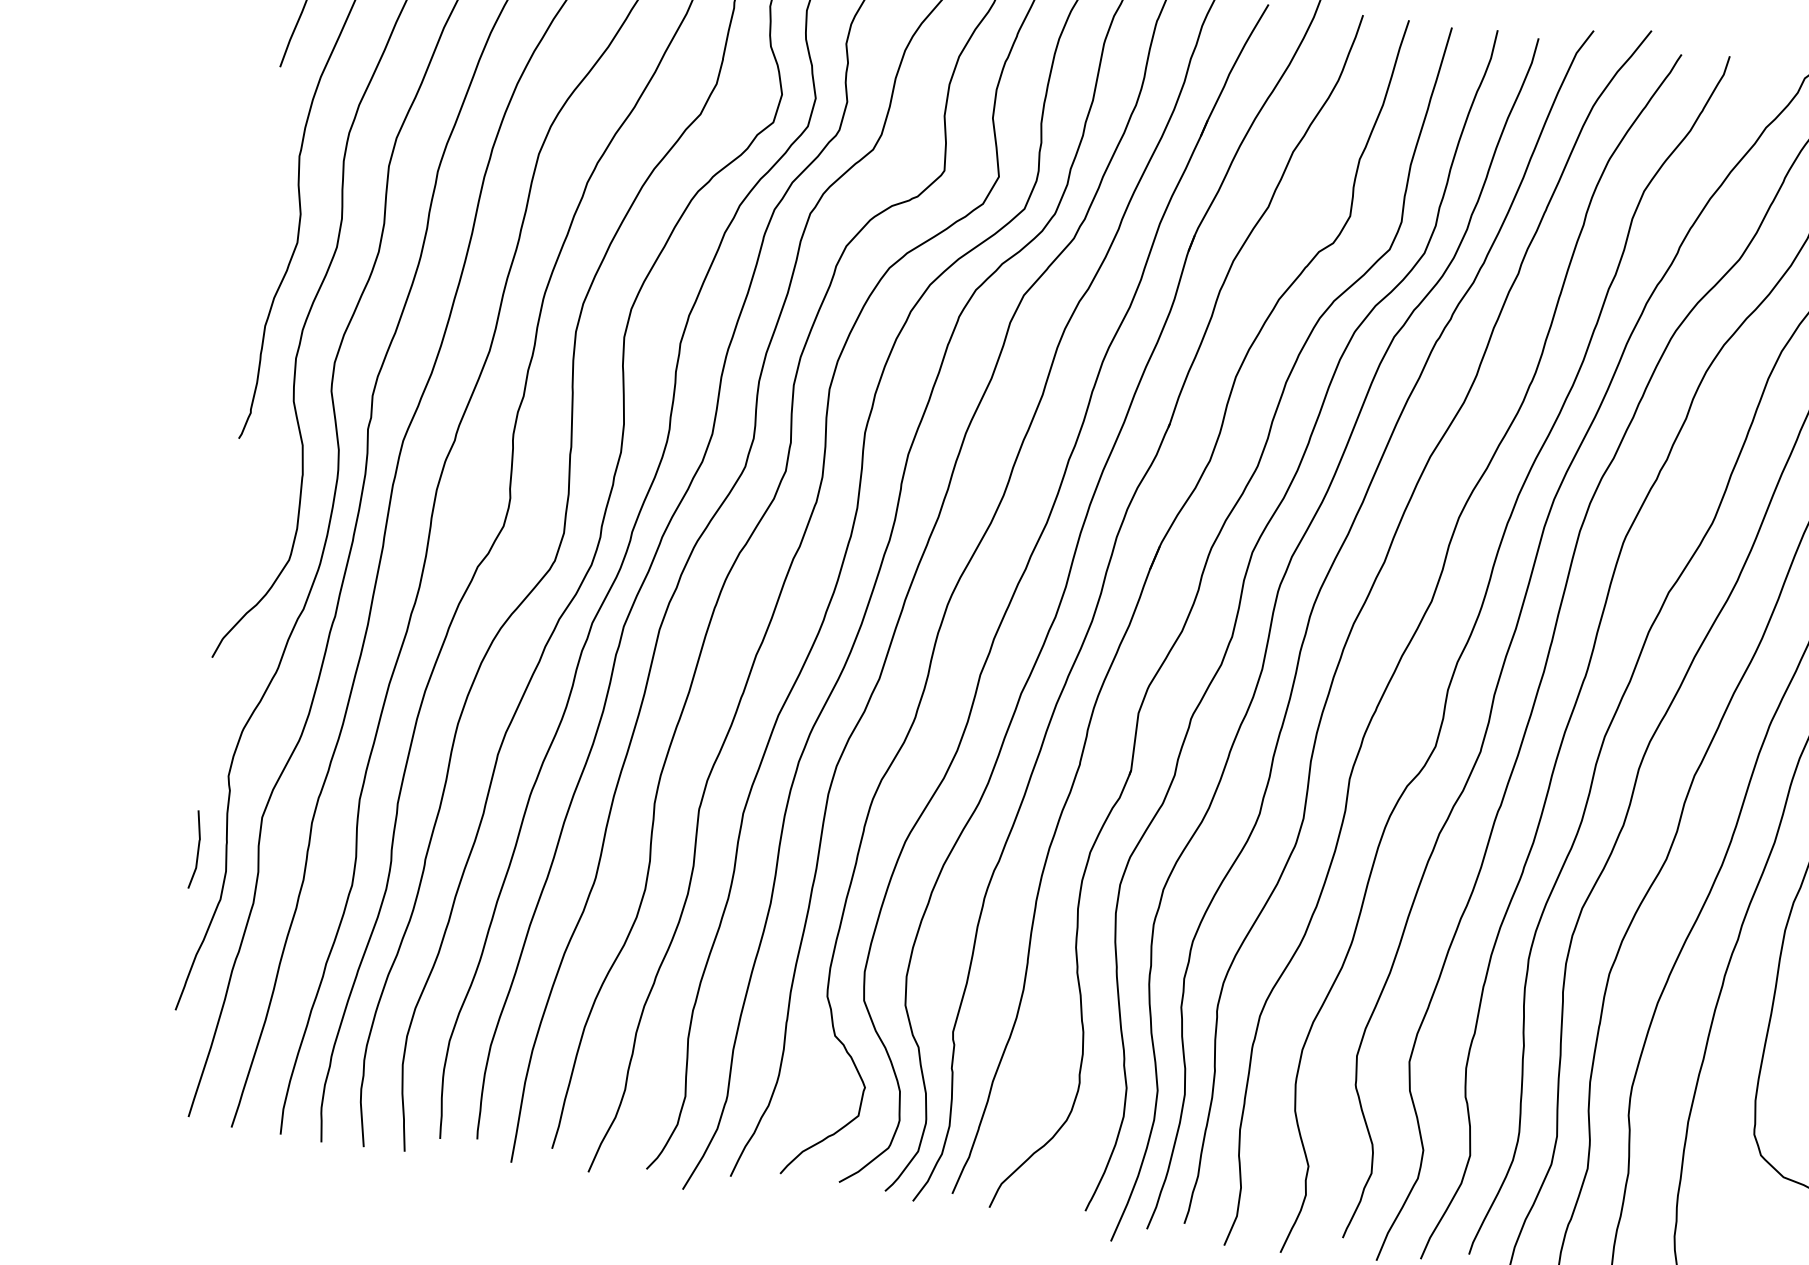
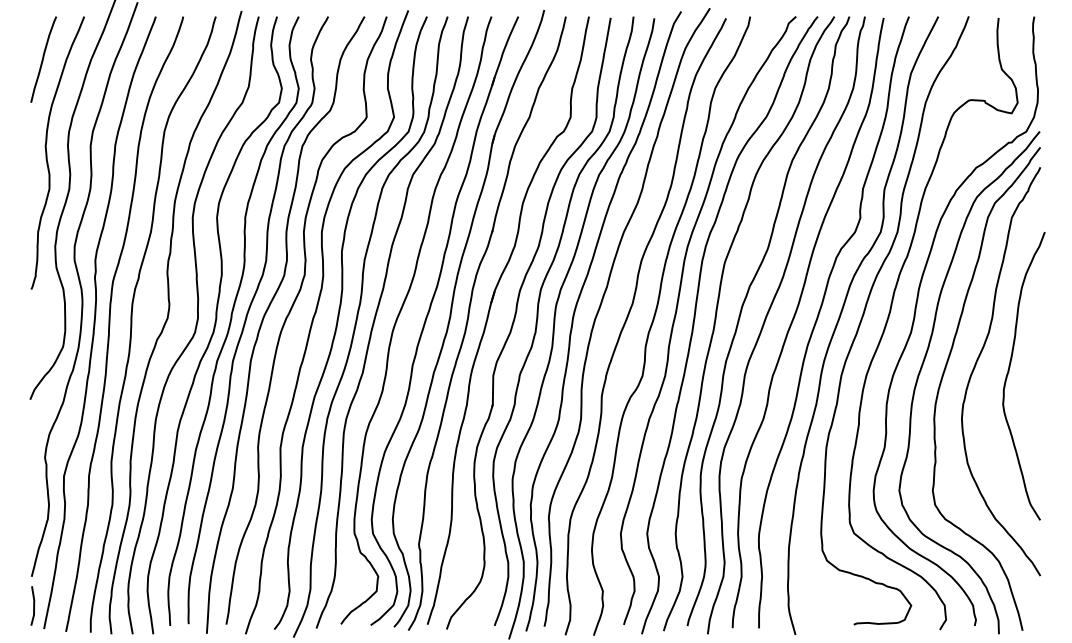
line: (197, 848) -> (33, 605), moved

